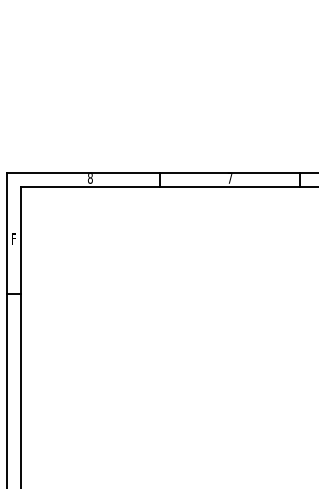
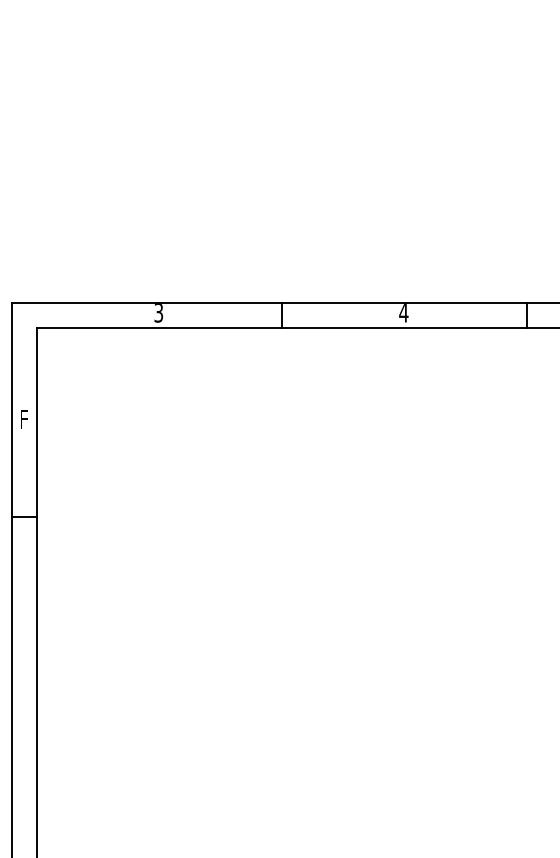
text: (89, 178) -> (157, 313), 8 -> 3
text: (229, 178) -> (402, 313), 7 -> 4

